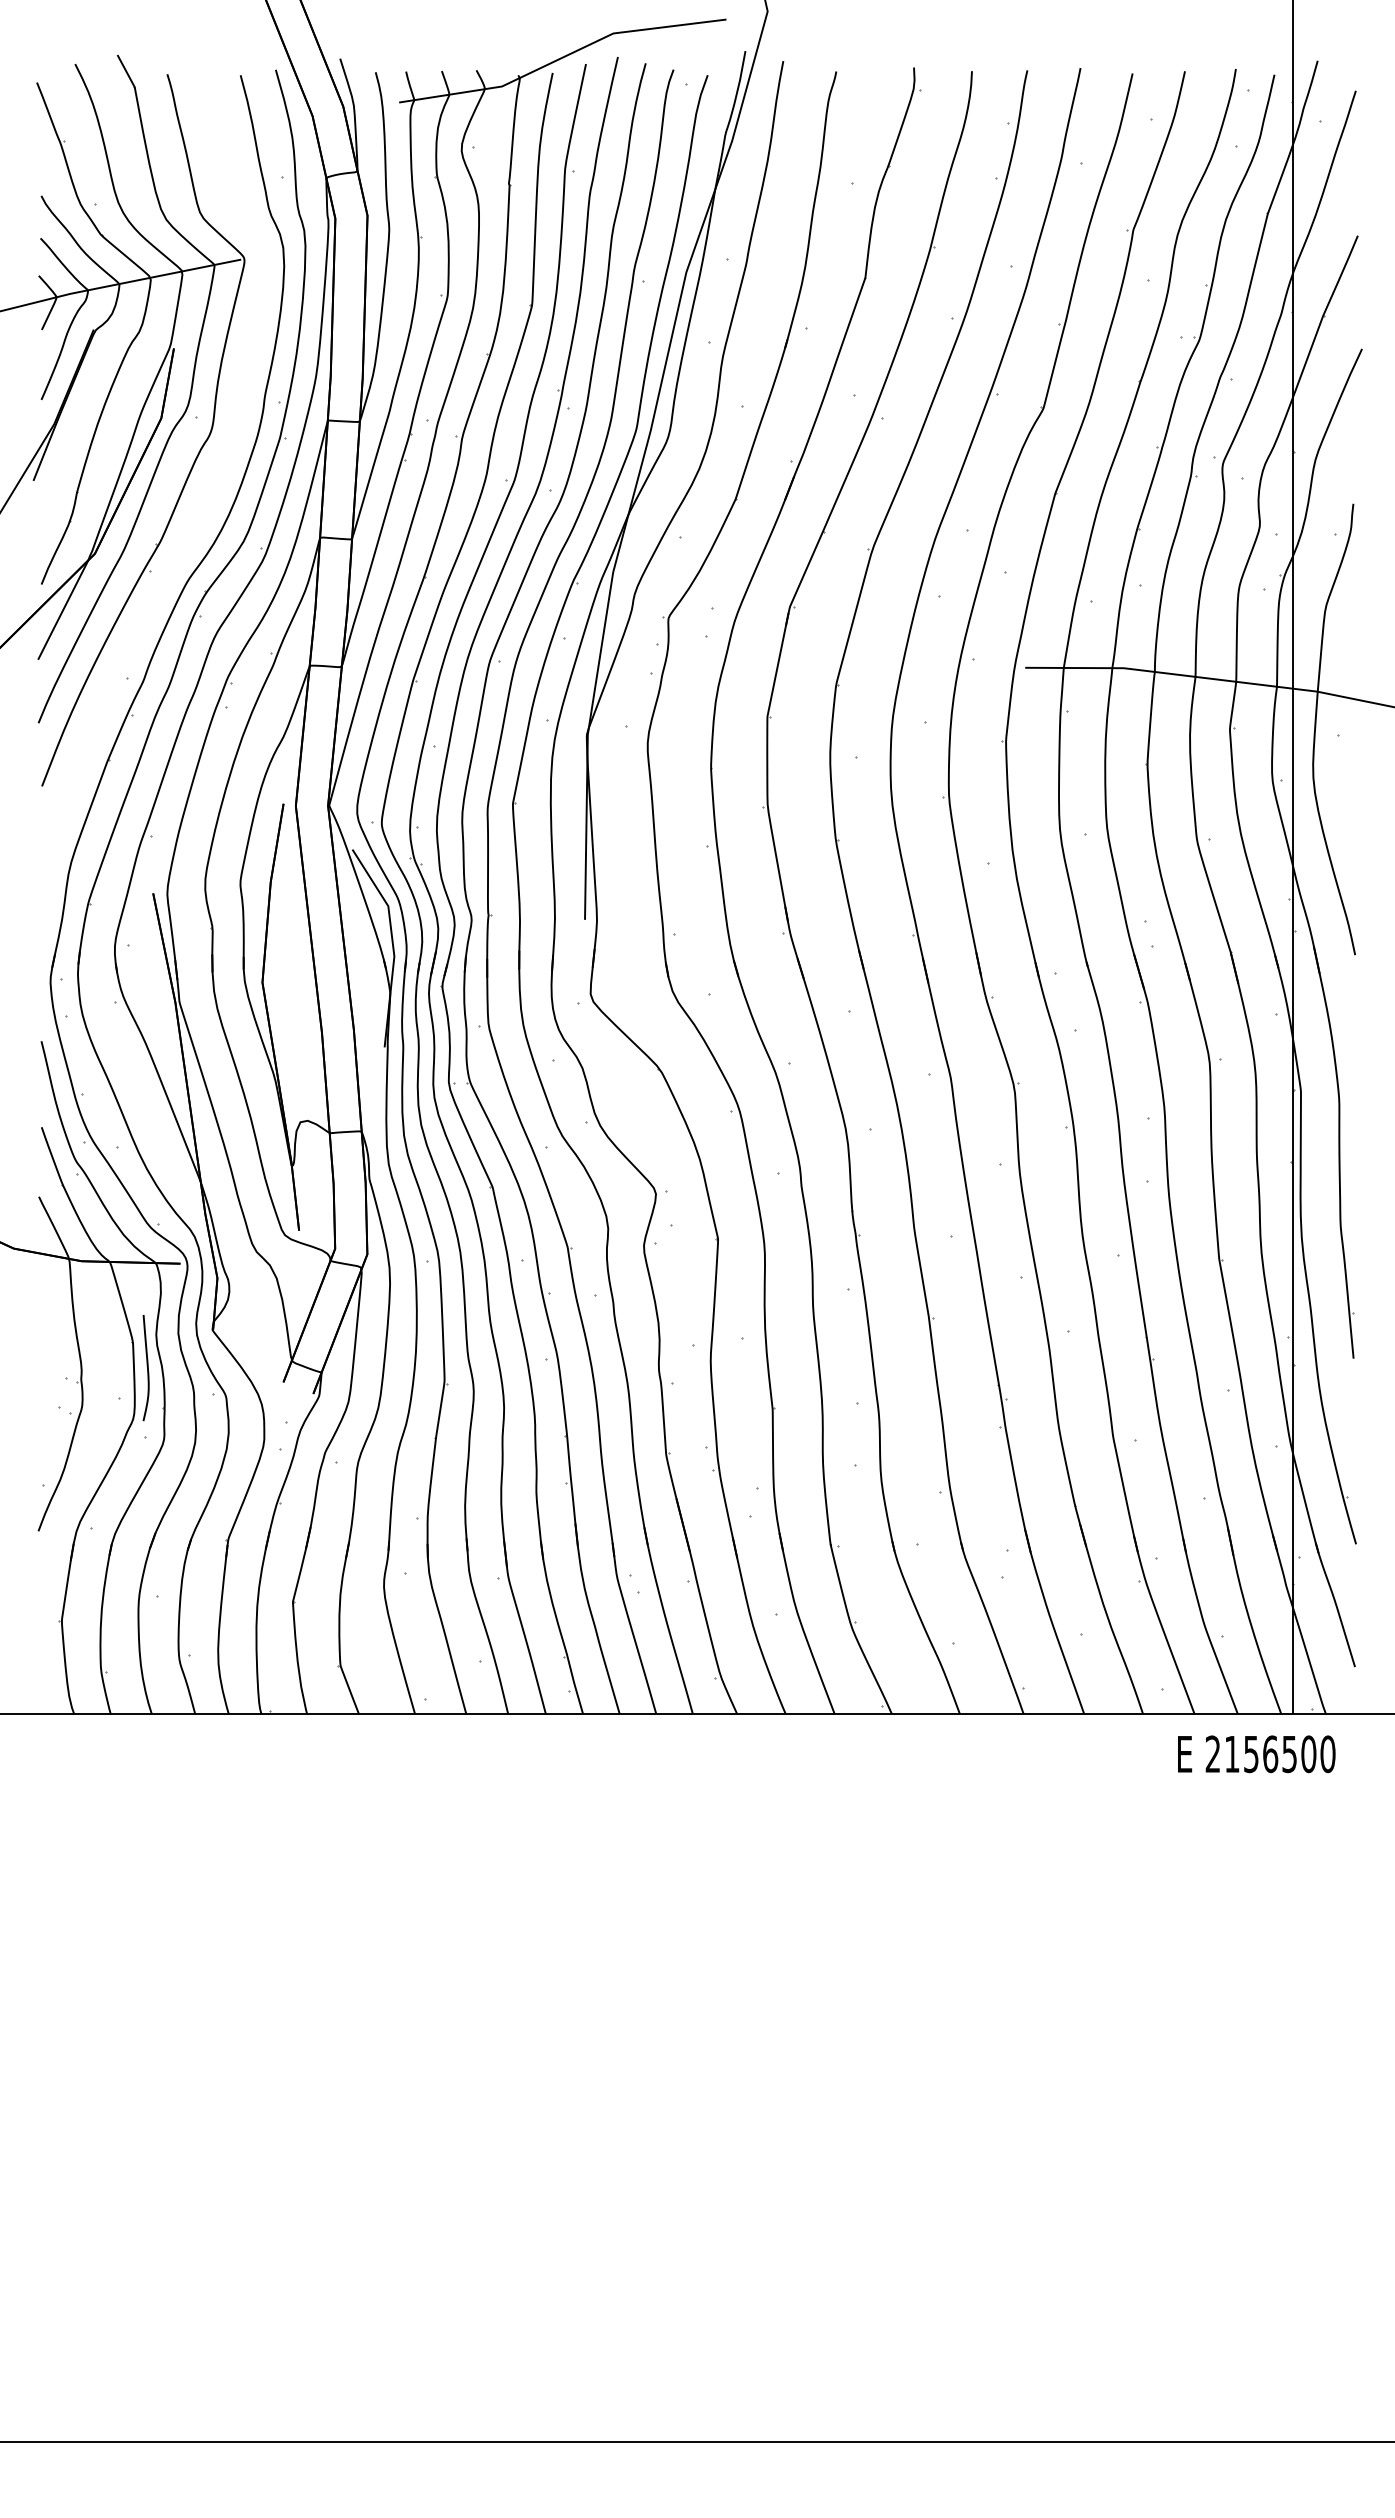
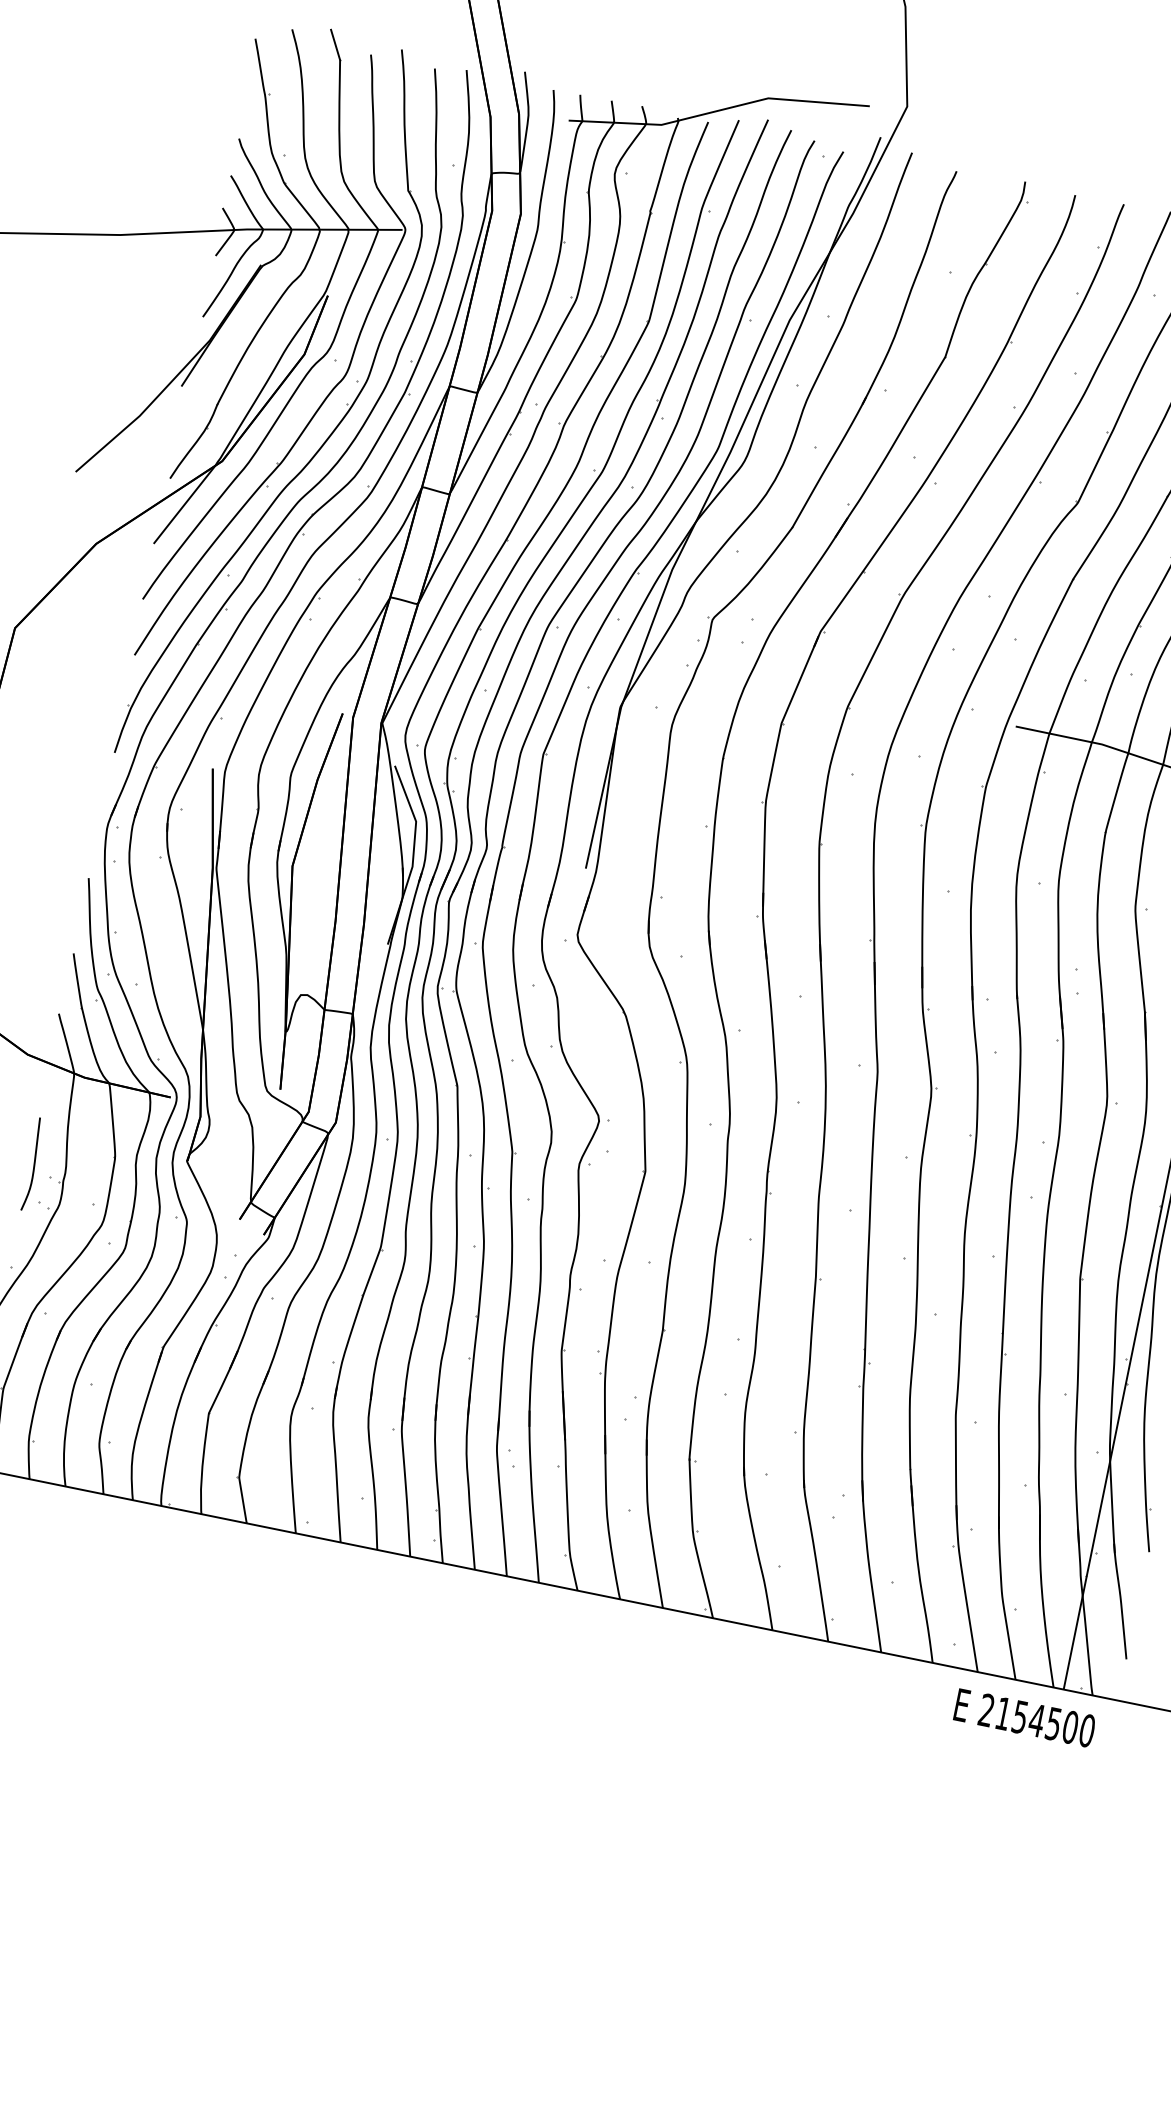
part: (204, 505) -> (326, 438), added
curve: (147, 1368) -> (34, 1165), moved
text: (1270, 1754) -> (1036, 1720), 2156500 -> 2154500

